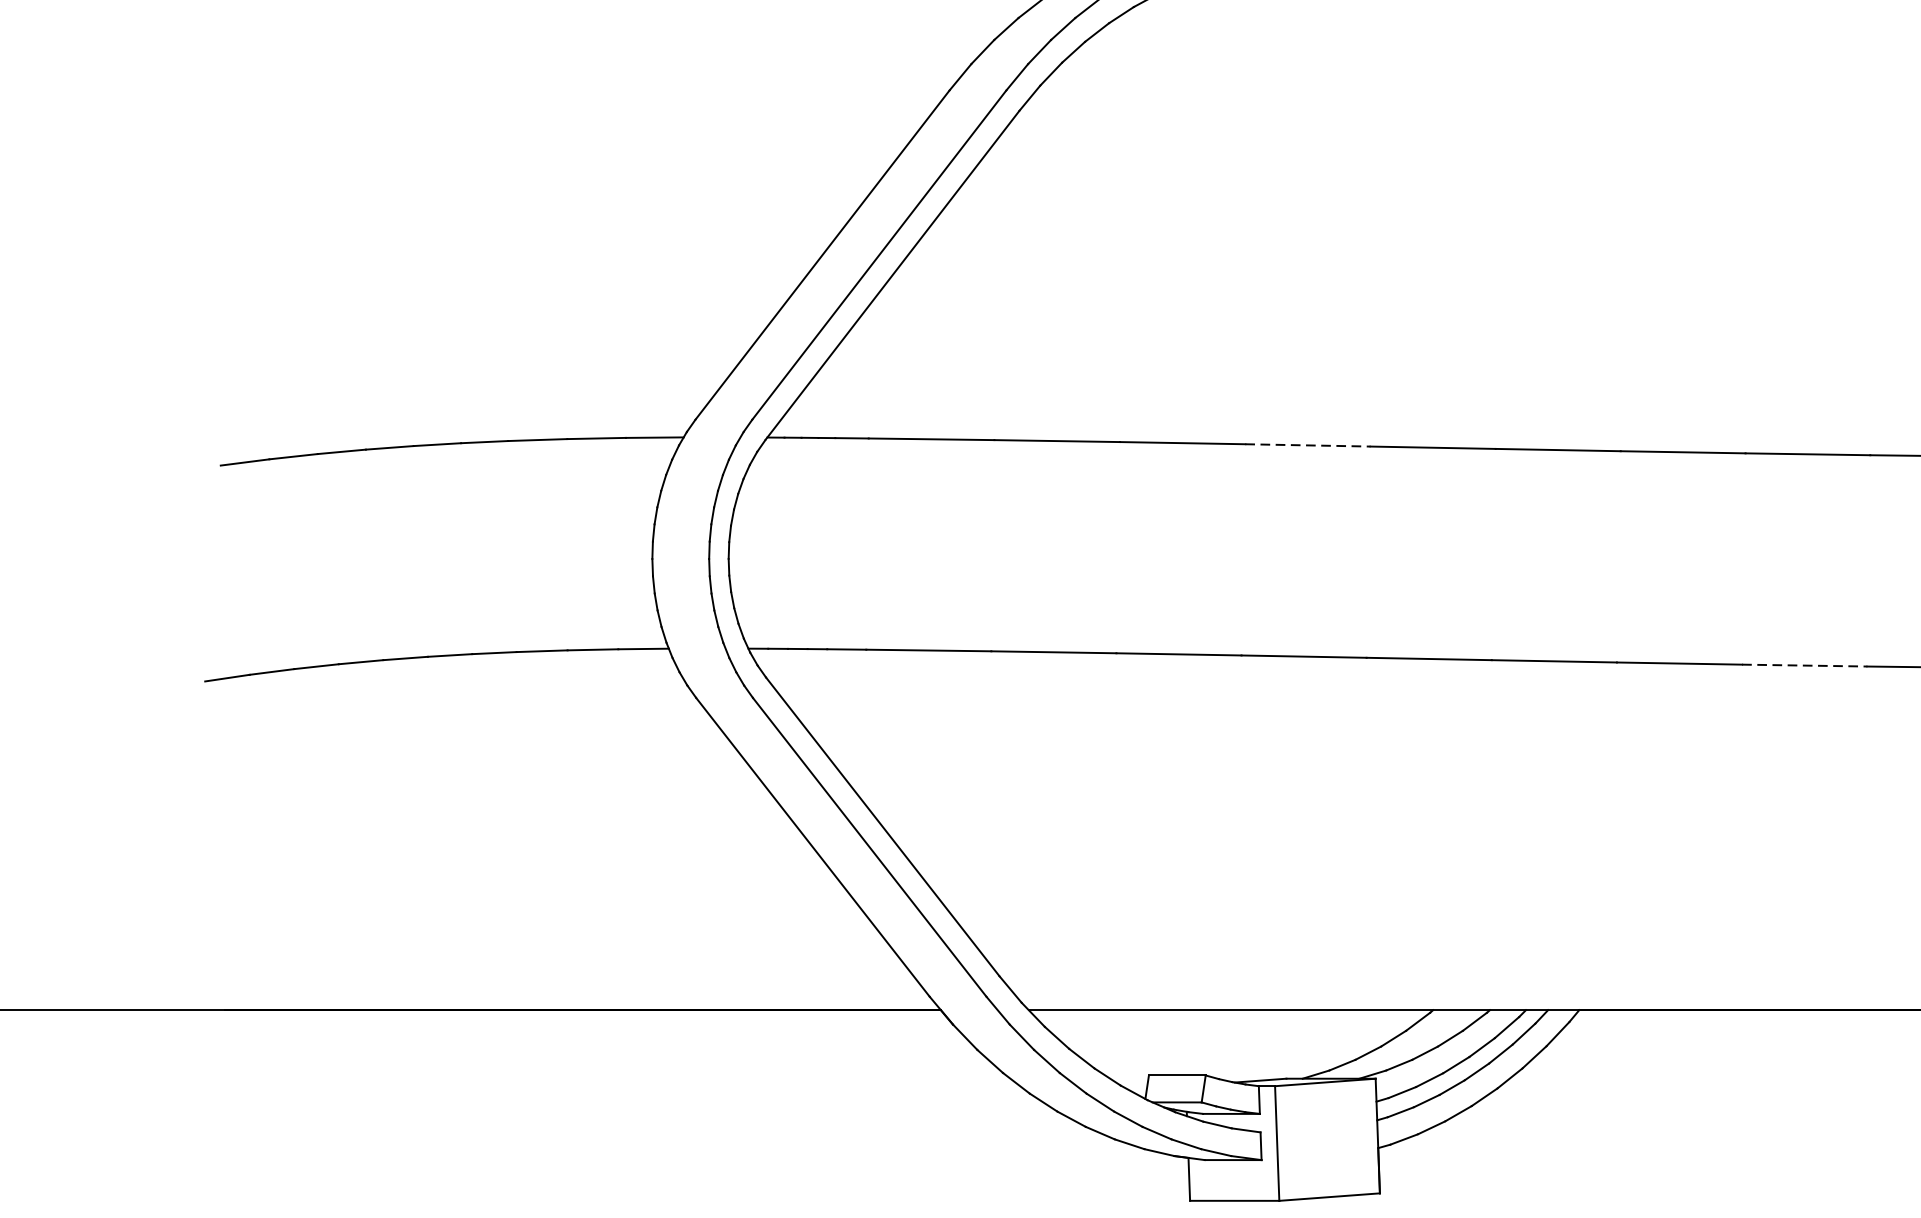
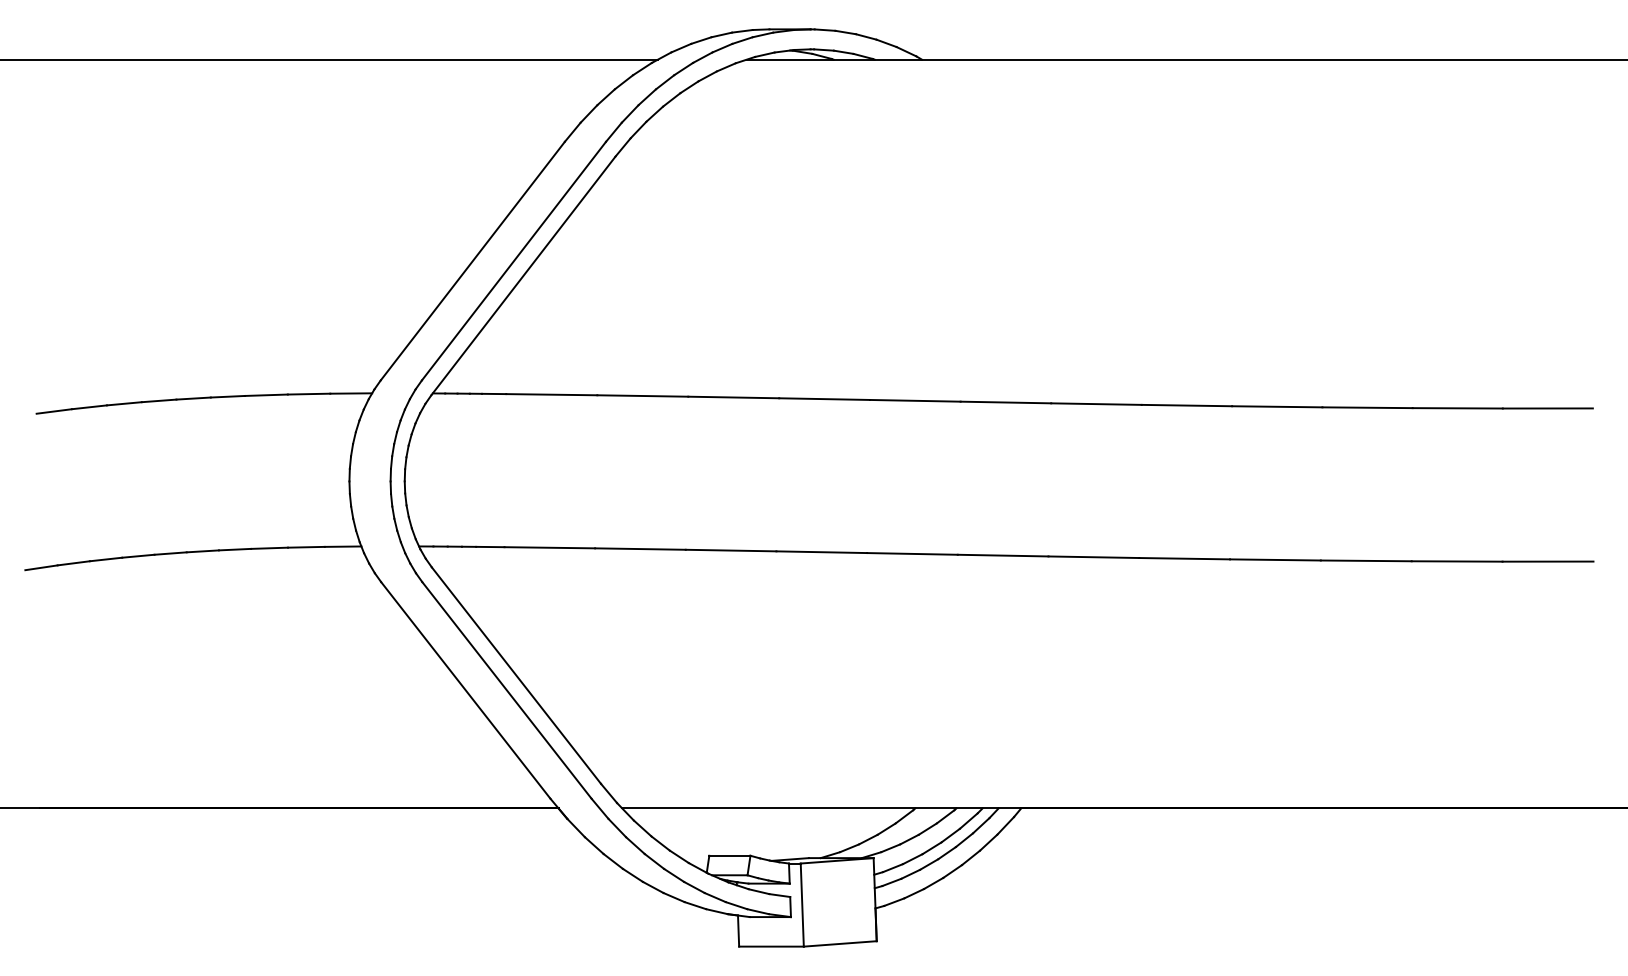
line: (1309, 445) -> (825, 399), dashed -> solid
line: (1805, 665) -> (1185, 558), dashed -> solid

